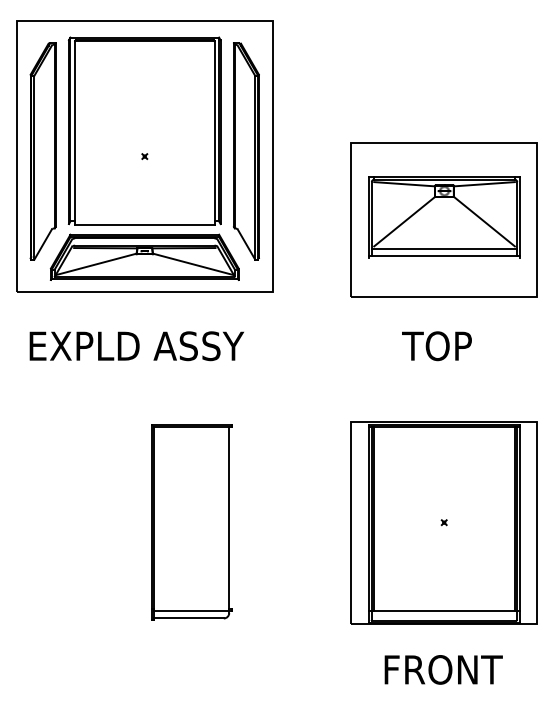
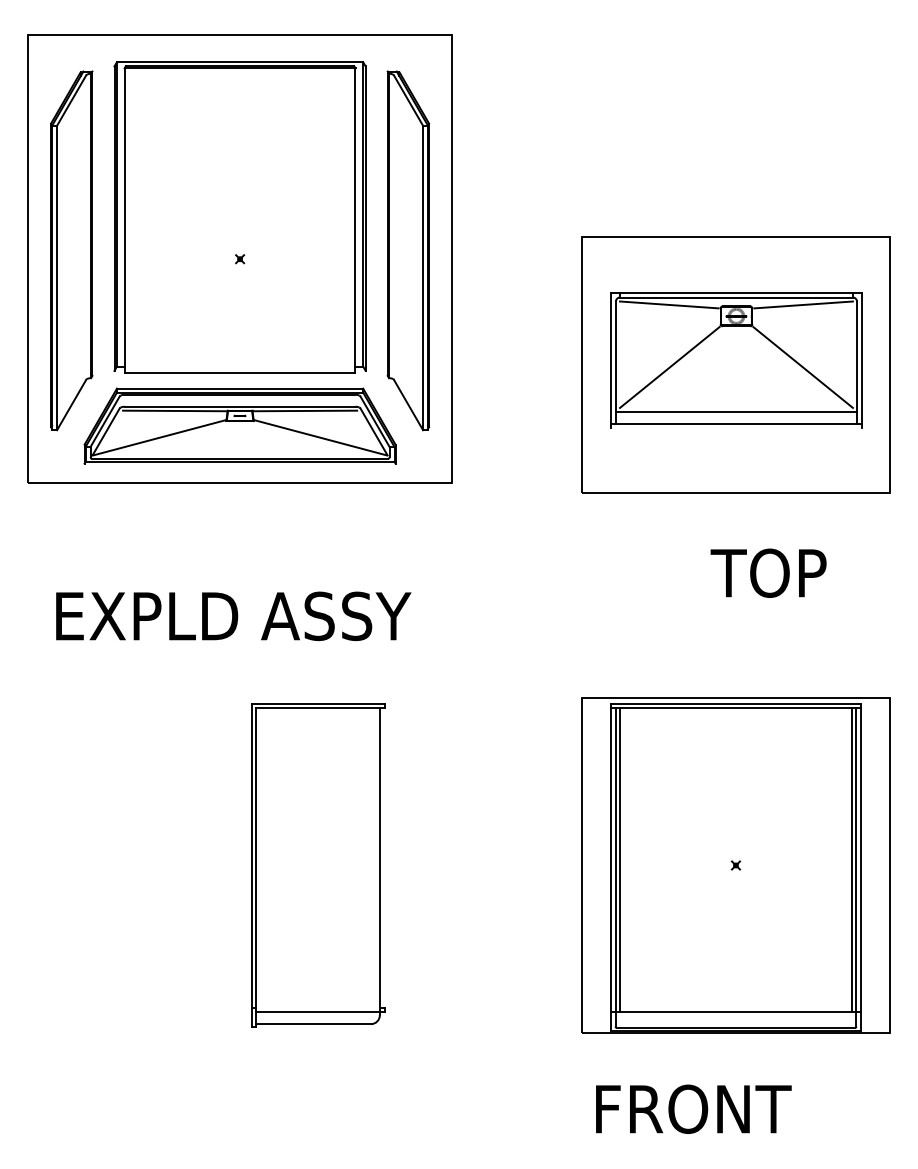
text: (136, 346) -> (232, 616), moved
text: (436, 346) -> (767, 573), moved
text: (443, 669) -> (693, 1108), moved

